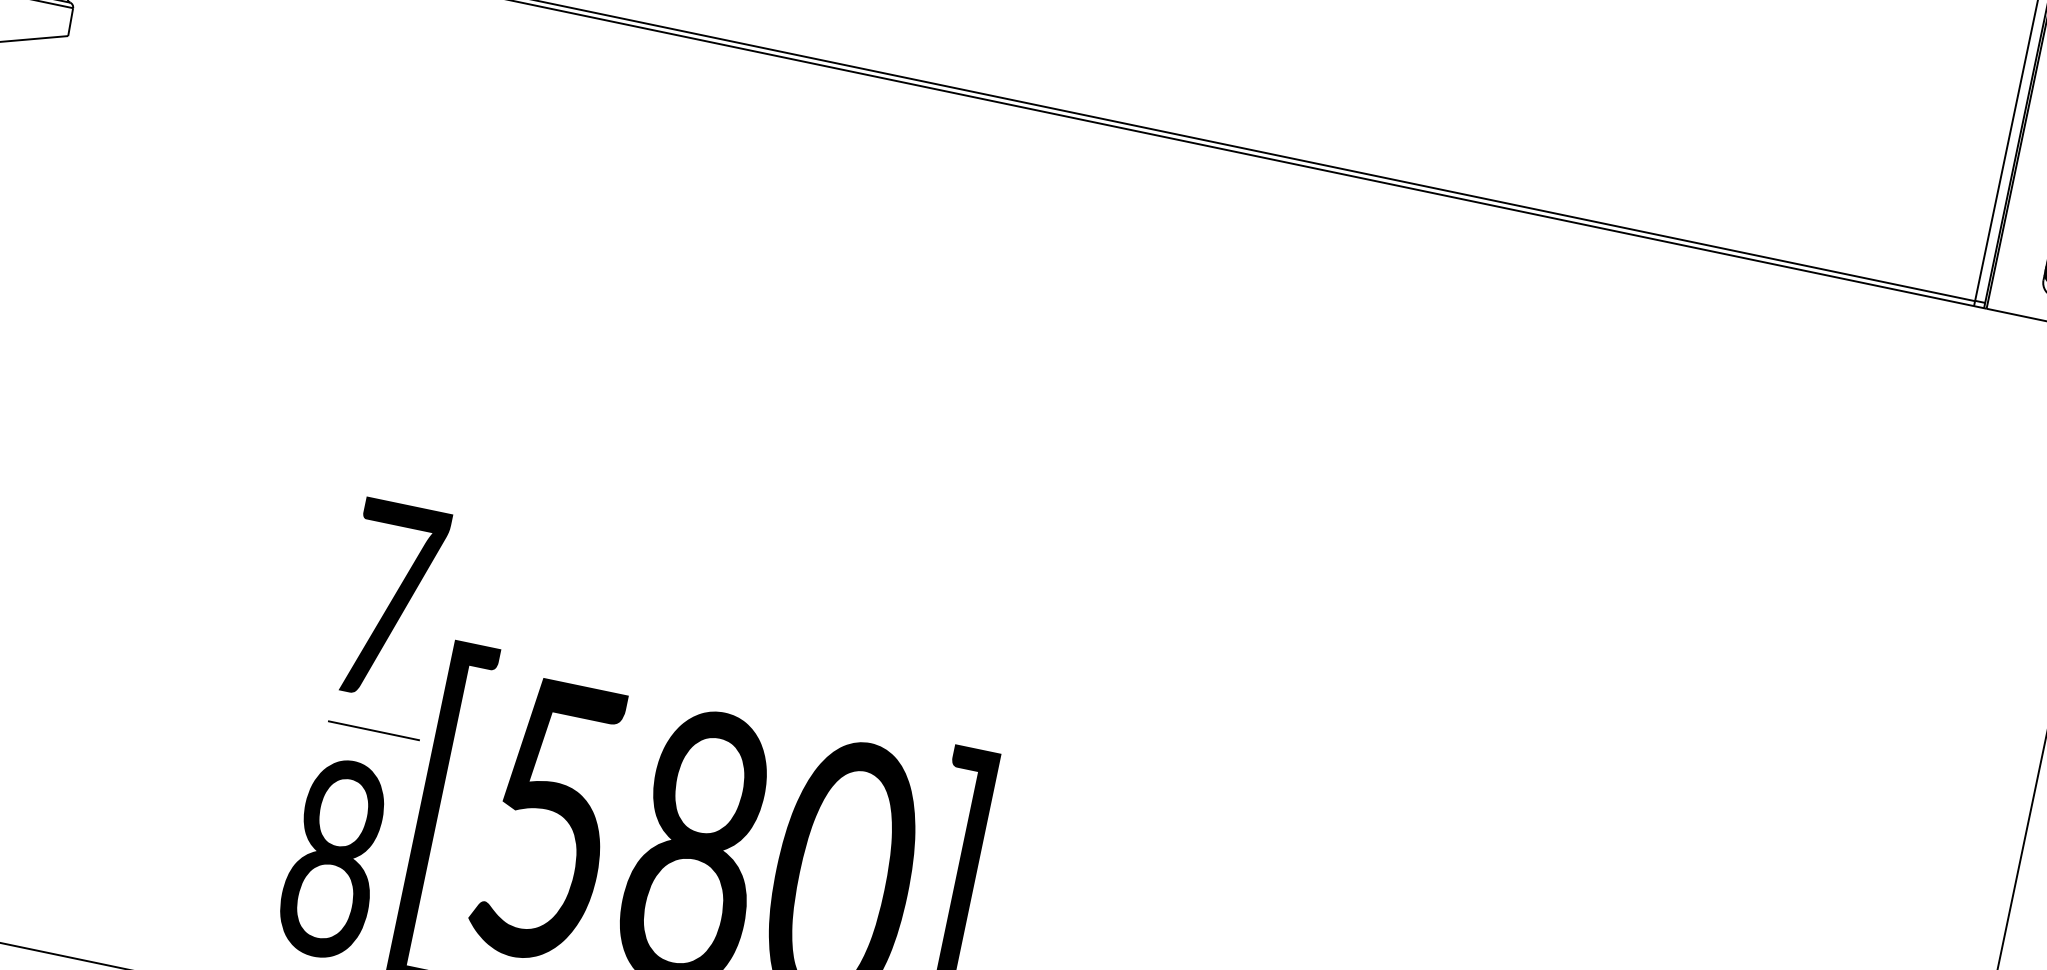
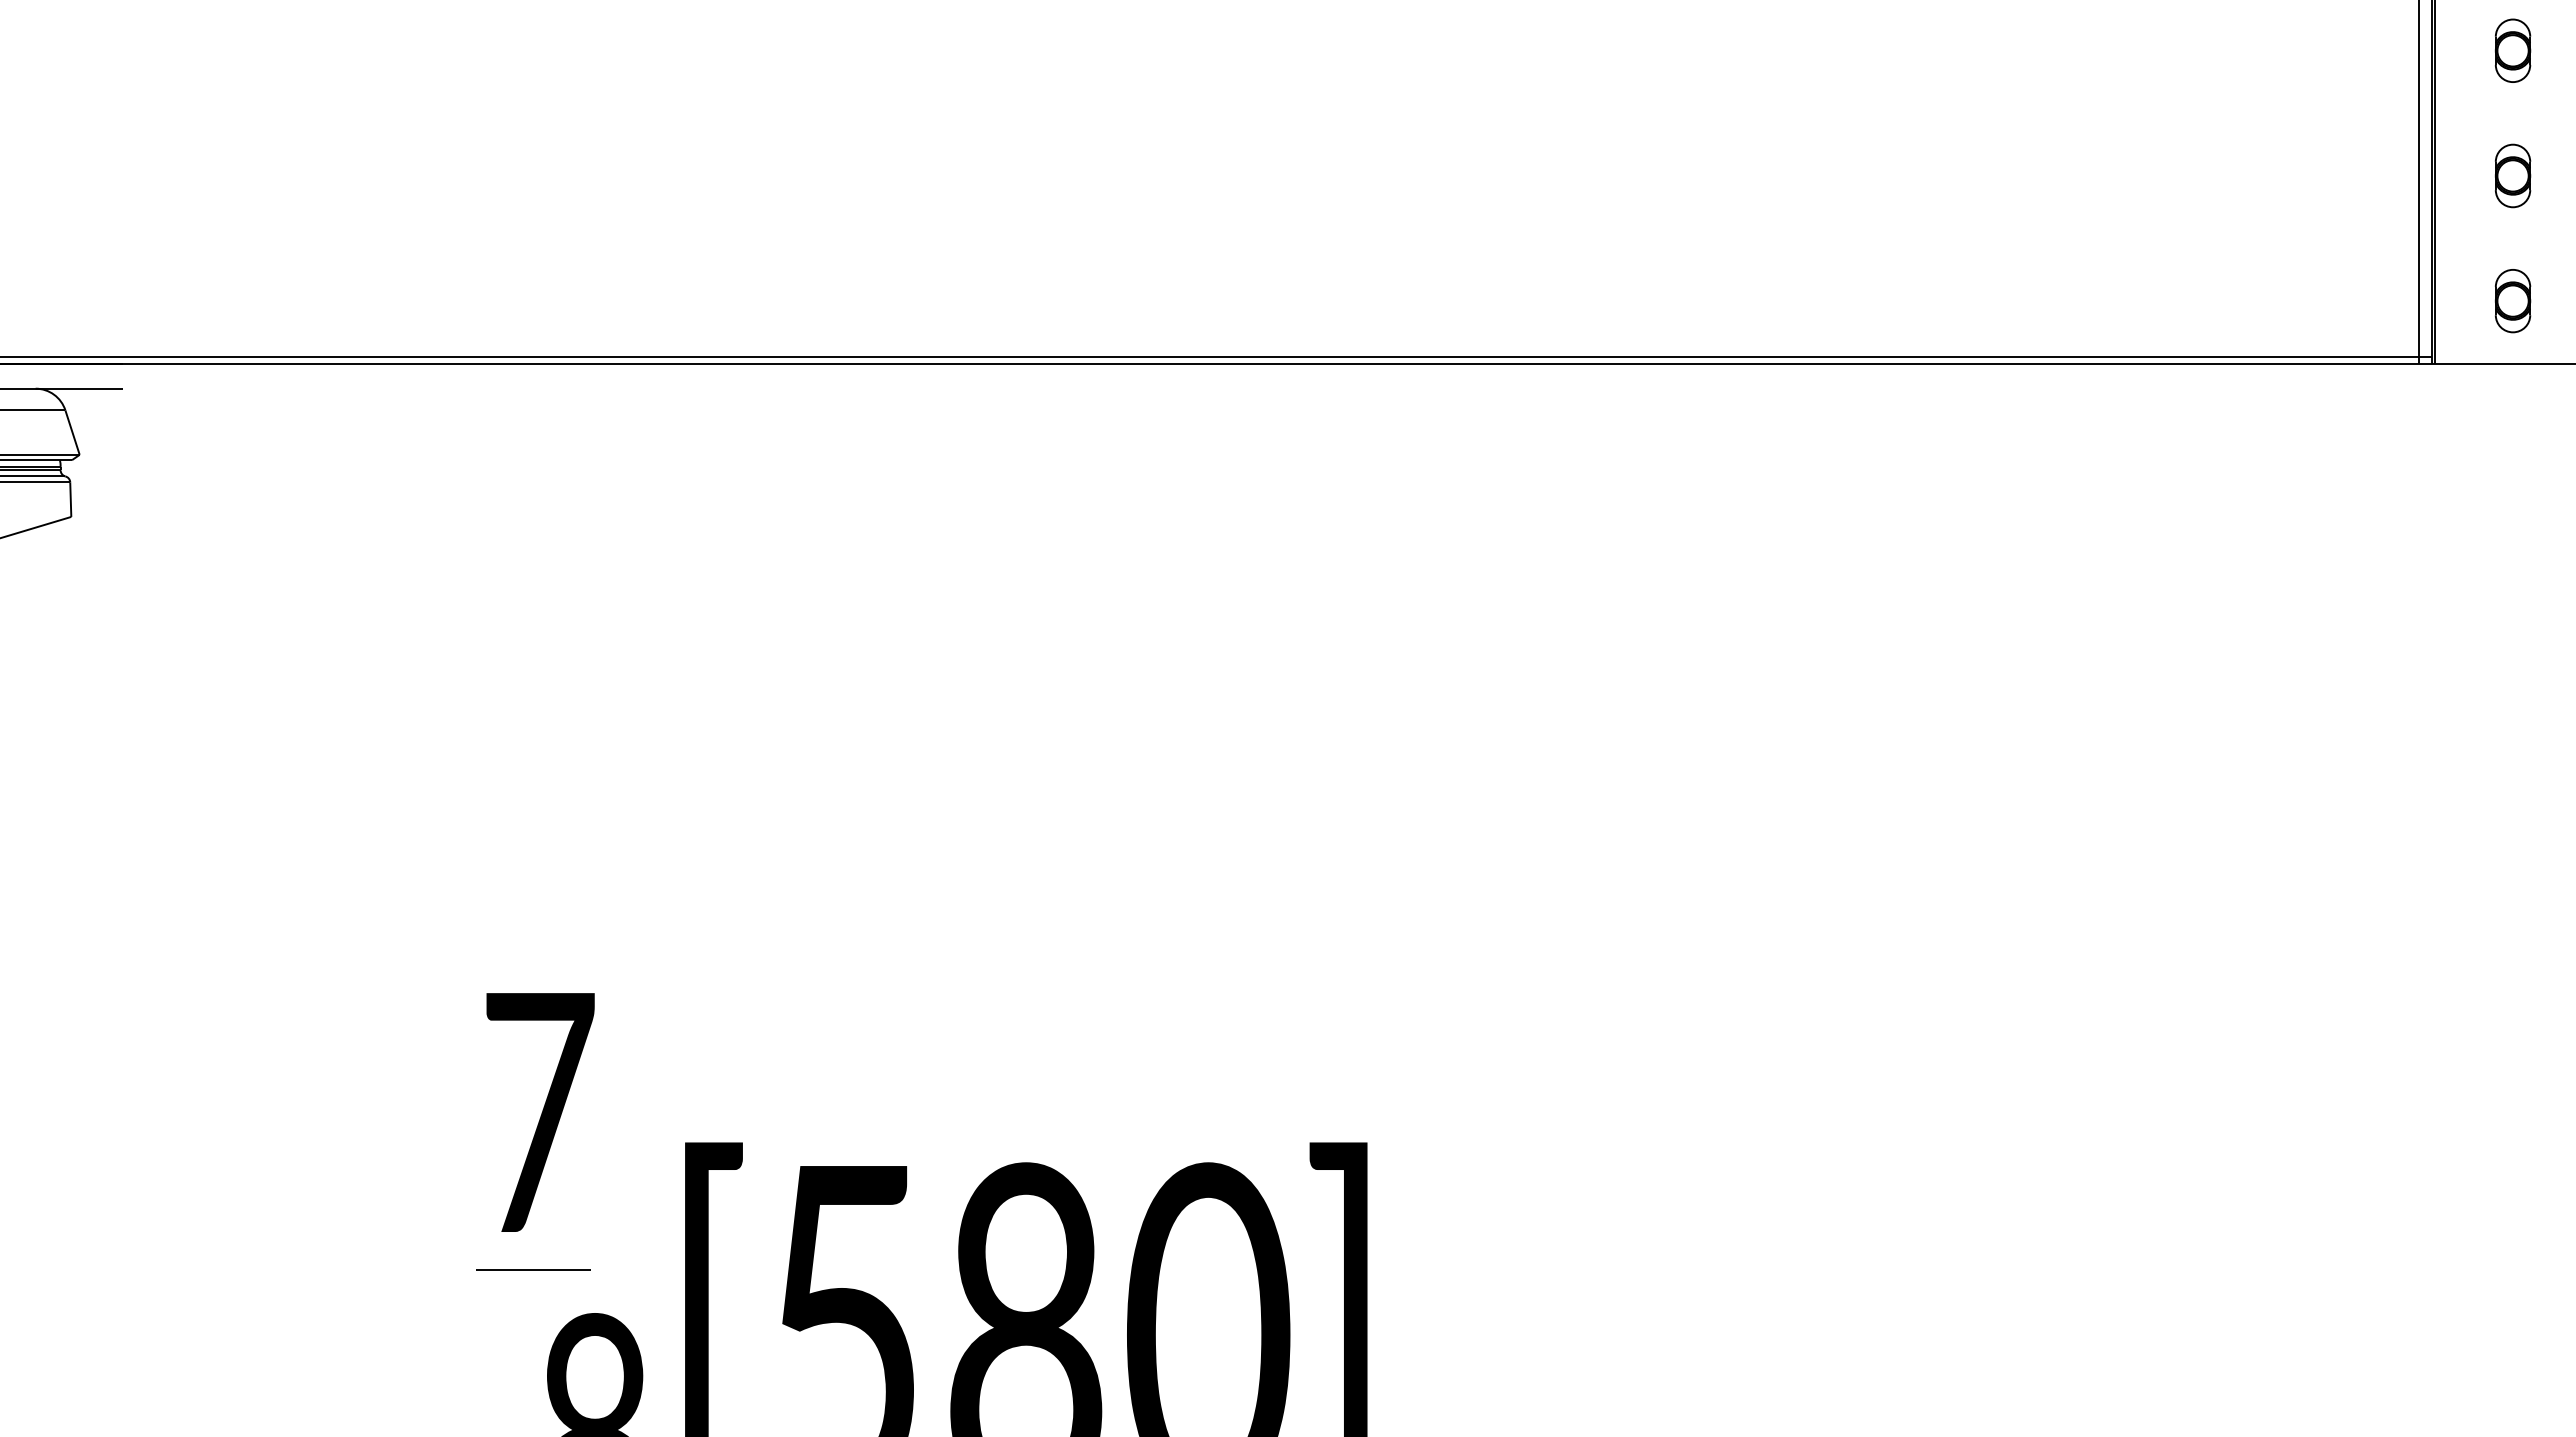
text: (389, 601) -> (540, 1112), moved
line: (373, 730) -> (533, 1269), moved

